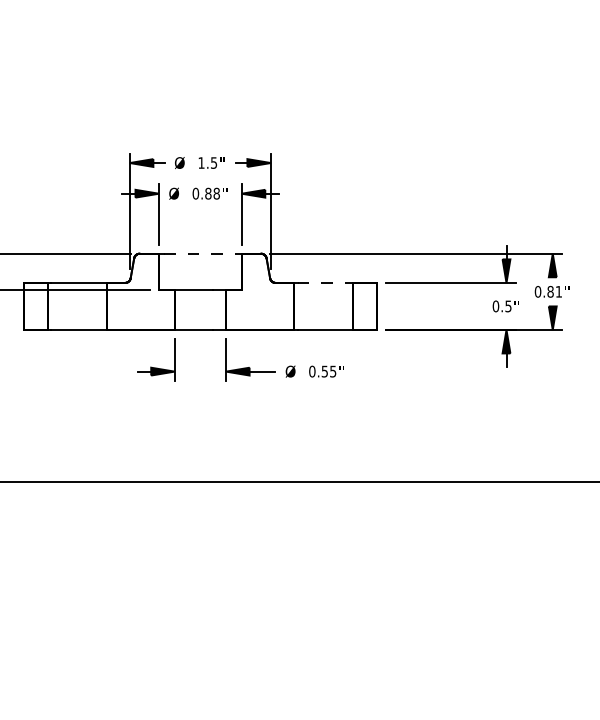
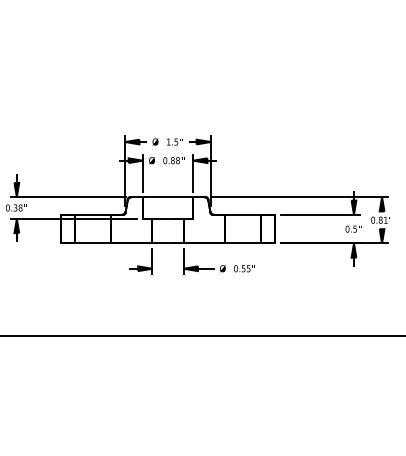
line: (202, 254) -> (169, 197), dashed -> solid
line: (324, 282) -> (243, 214), dashed -> solid

